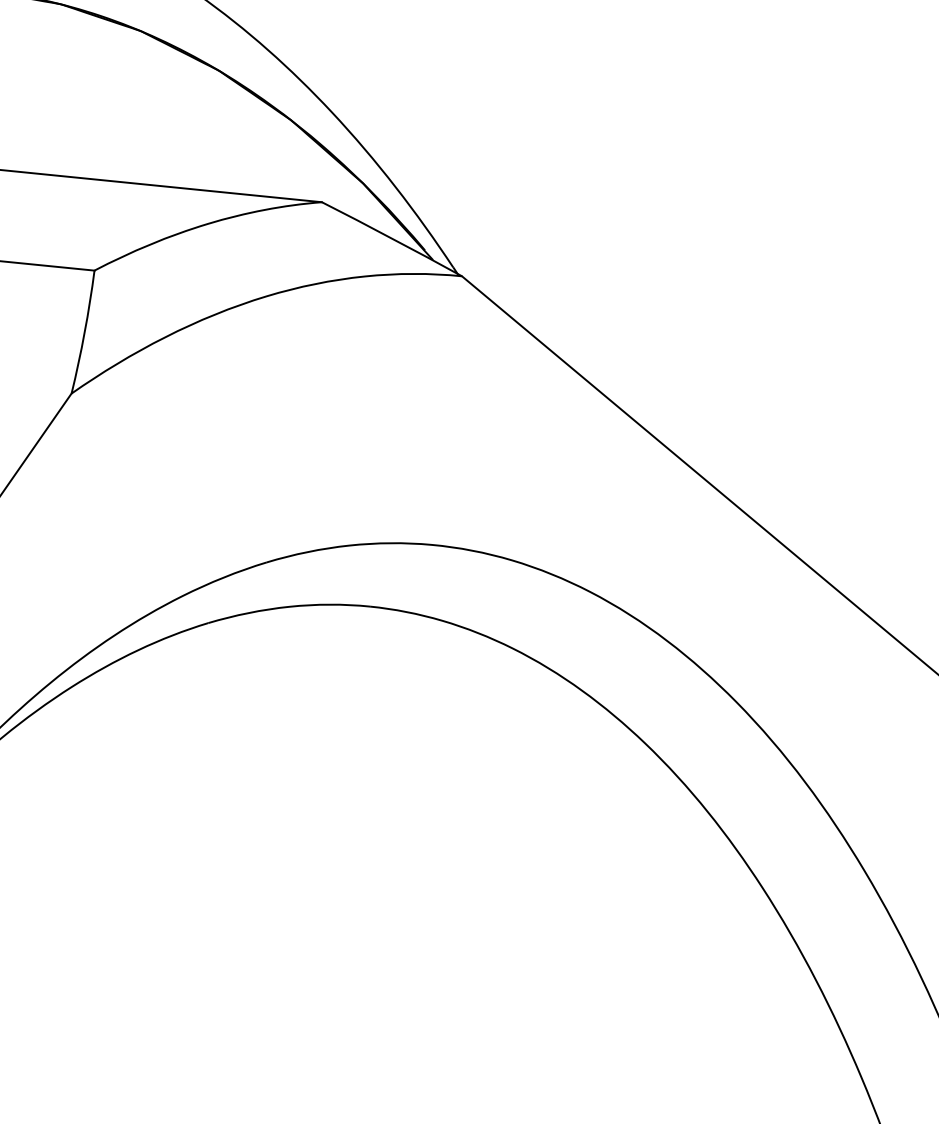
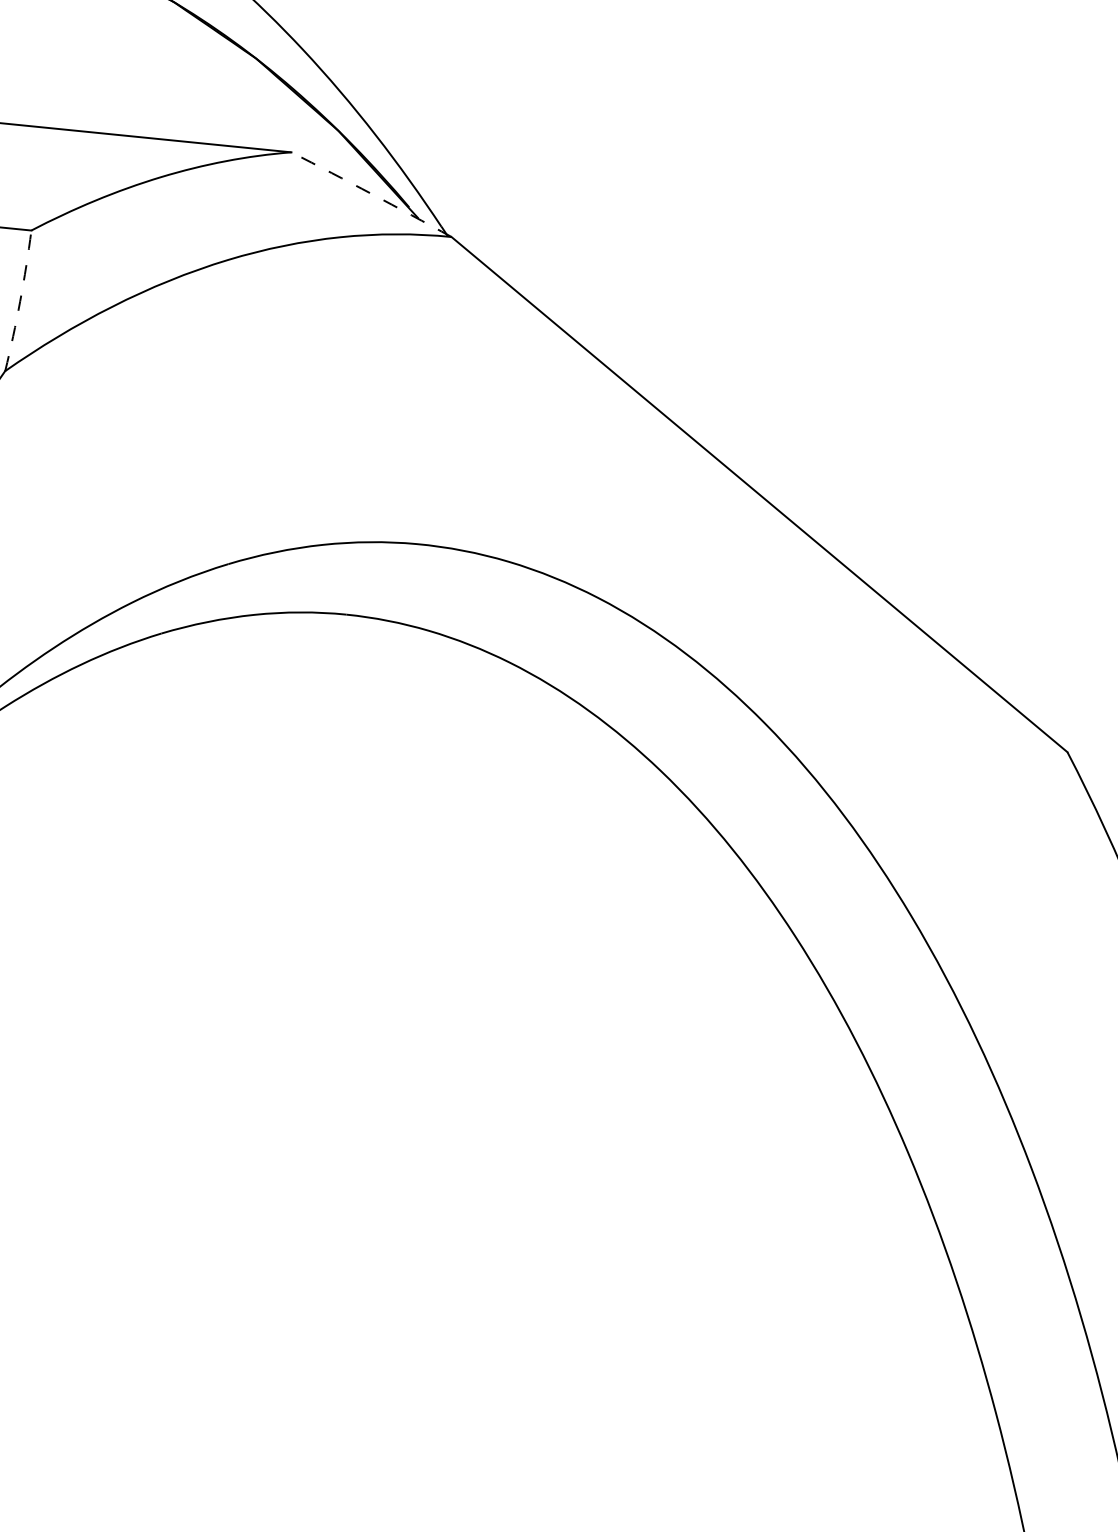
arc: (391, 239) -> (371, 194), solid -> dashed
arc: (84, 332) -> (20, 301), solid -> dashed

